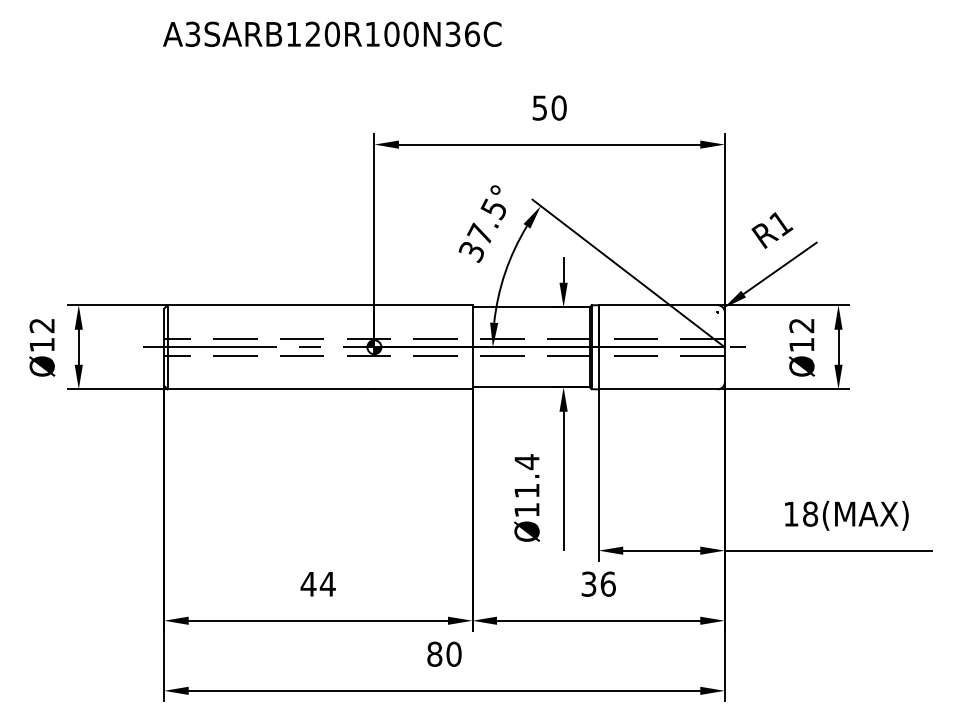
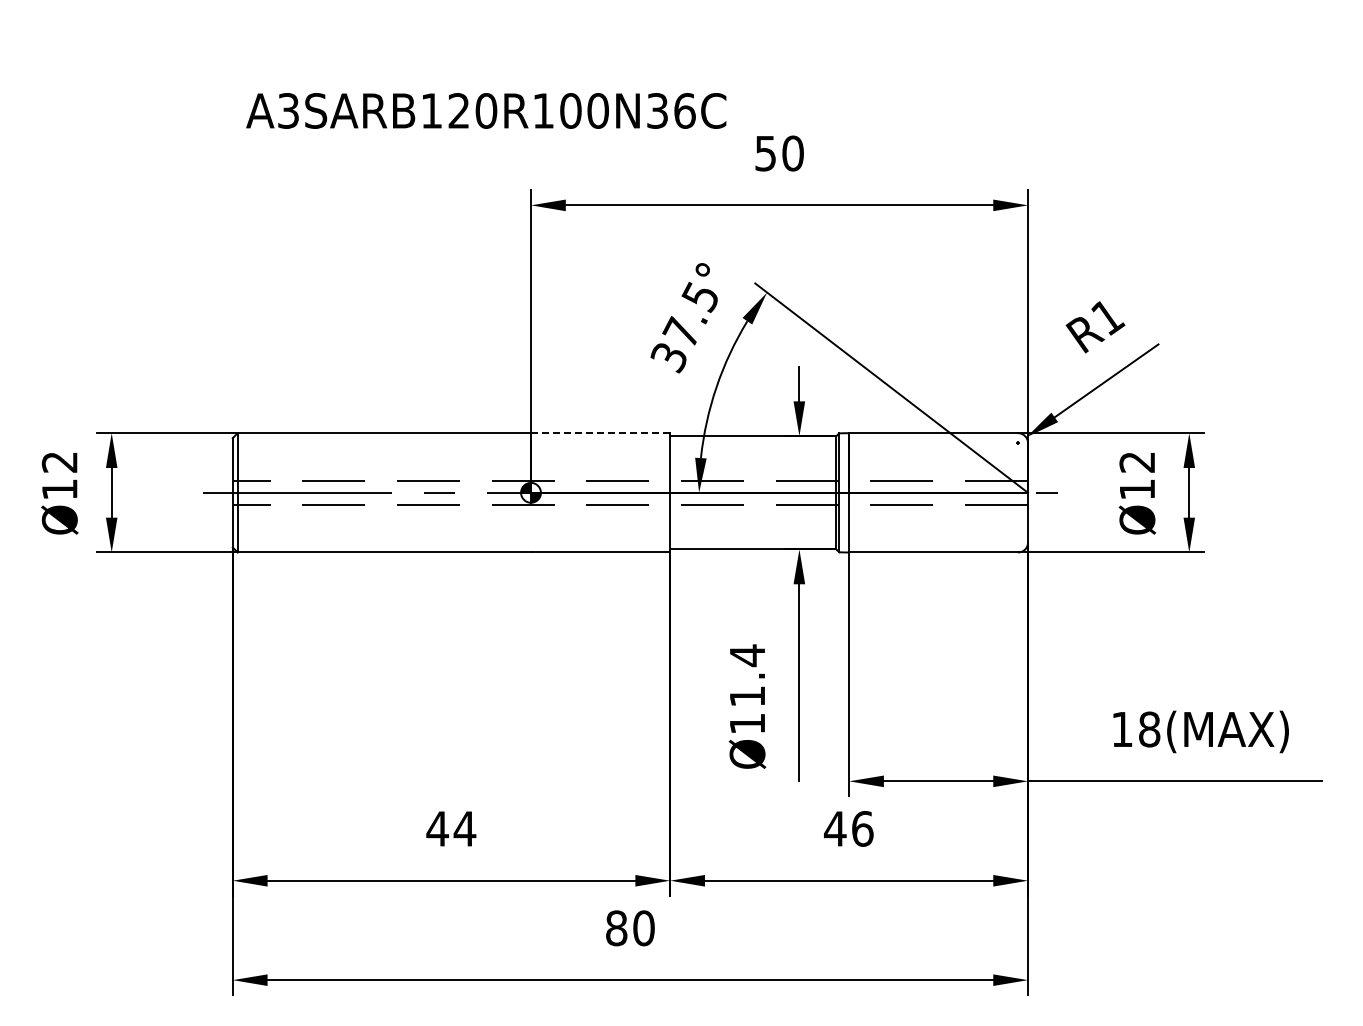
text: (332, 34) -> (486, 110), moved
line: (423, 305) -> (600, 433), solid -> dashed
text: (589, 583) -> (835, 828), 36 -> 46

